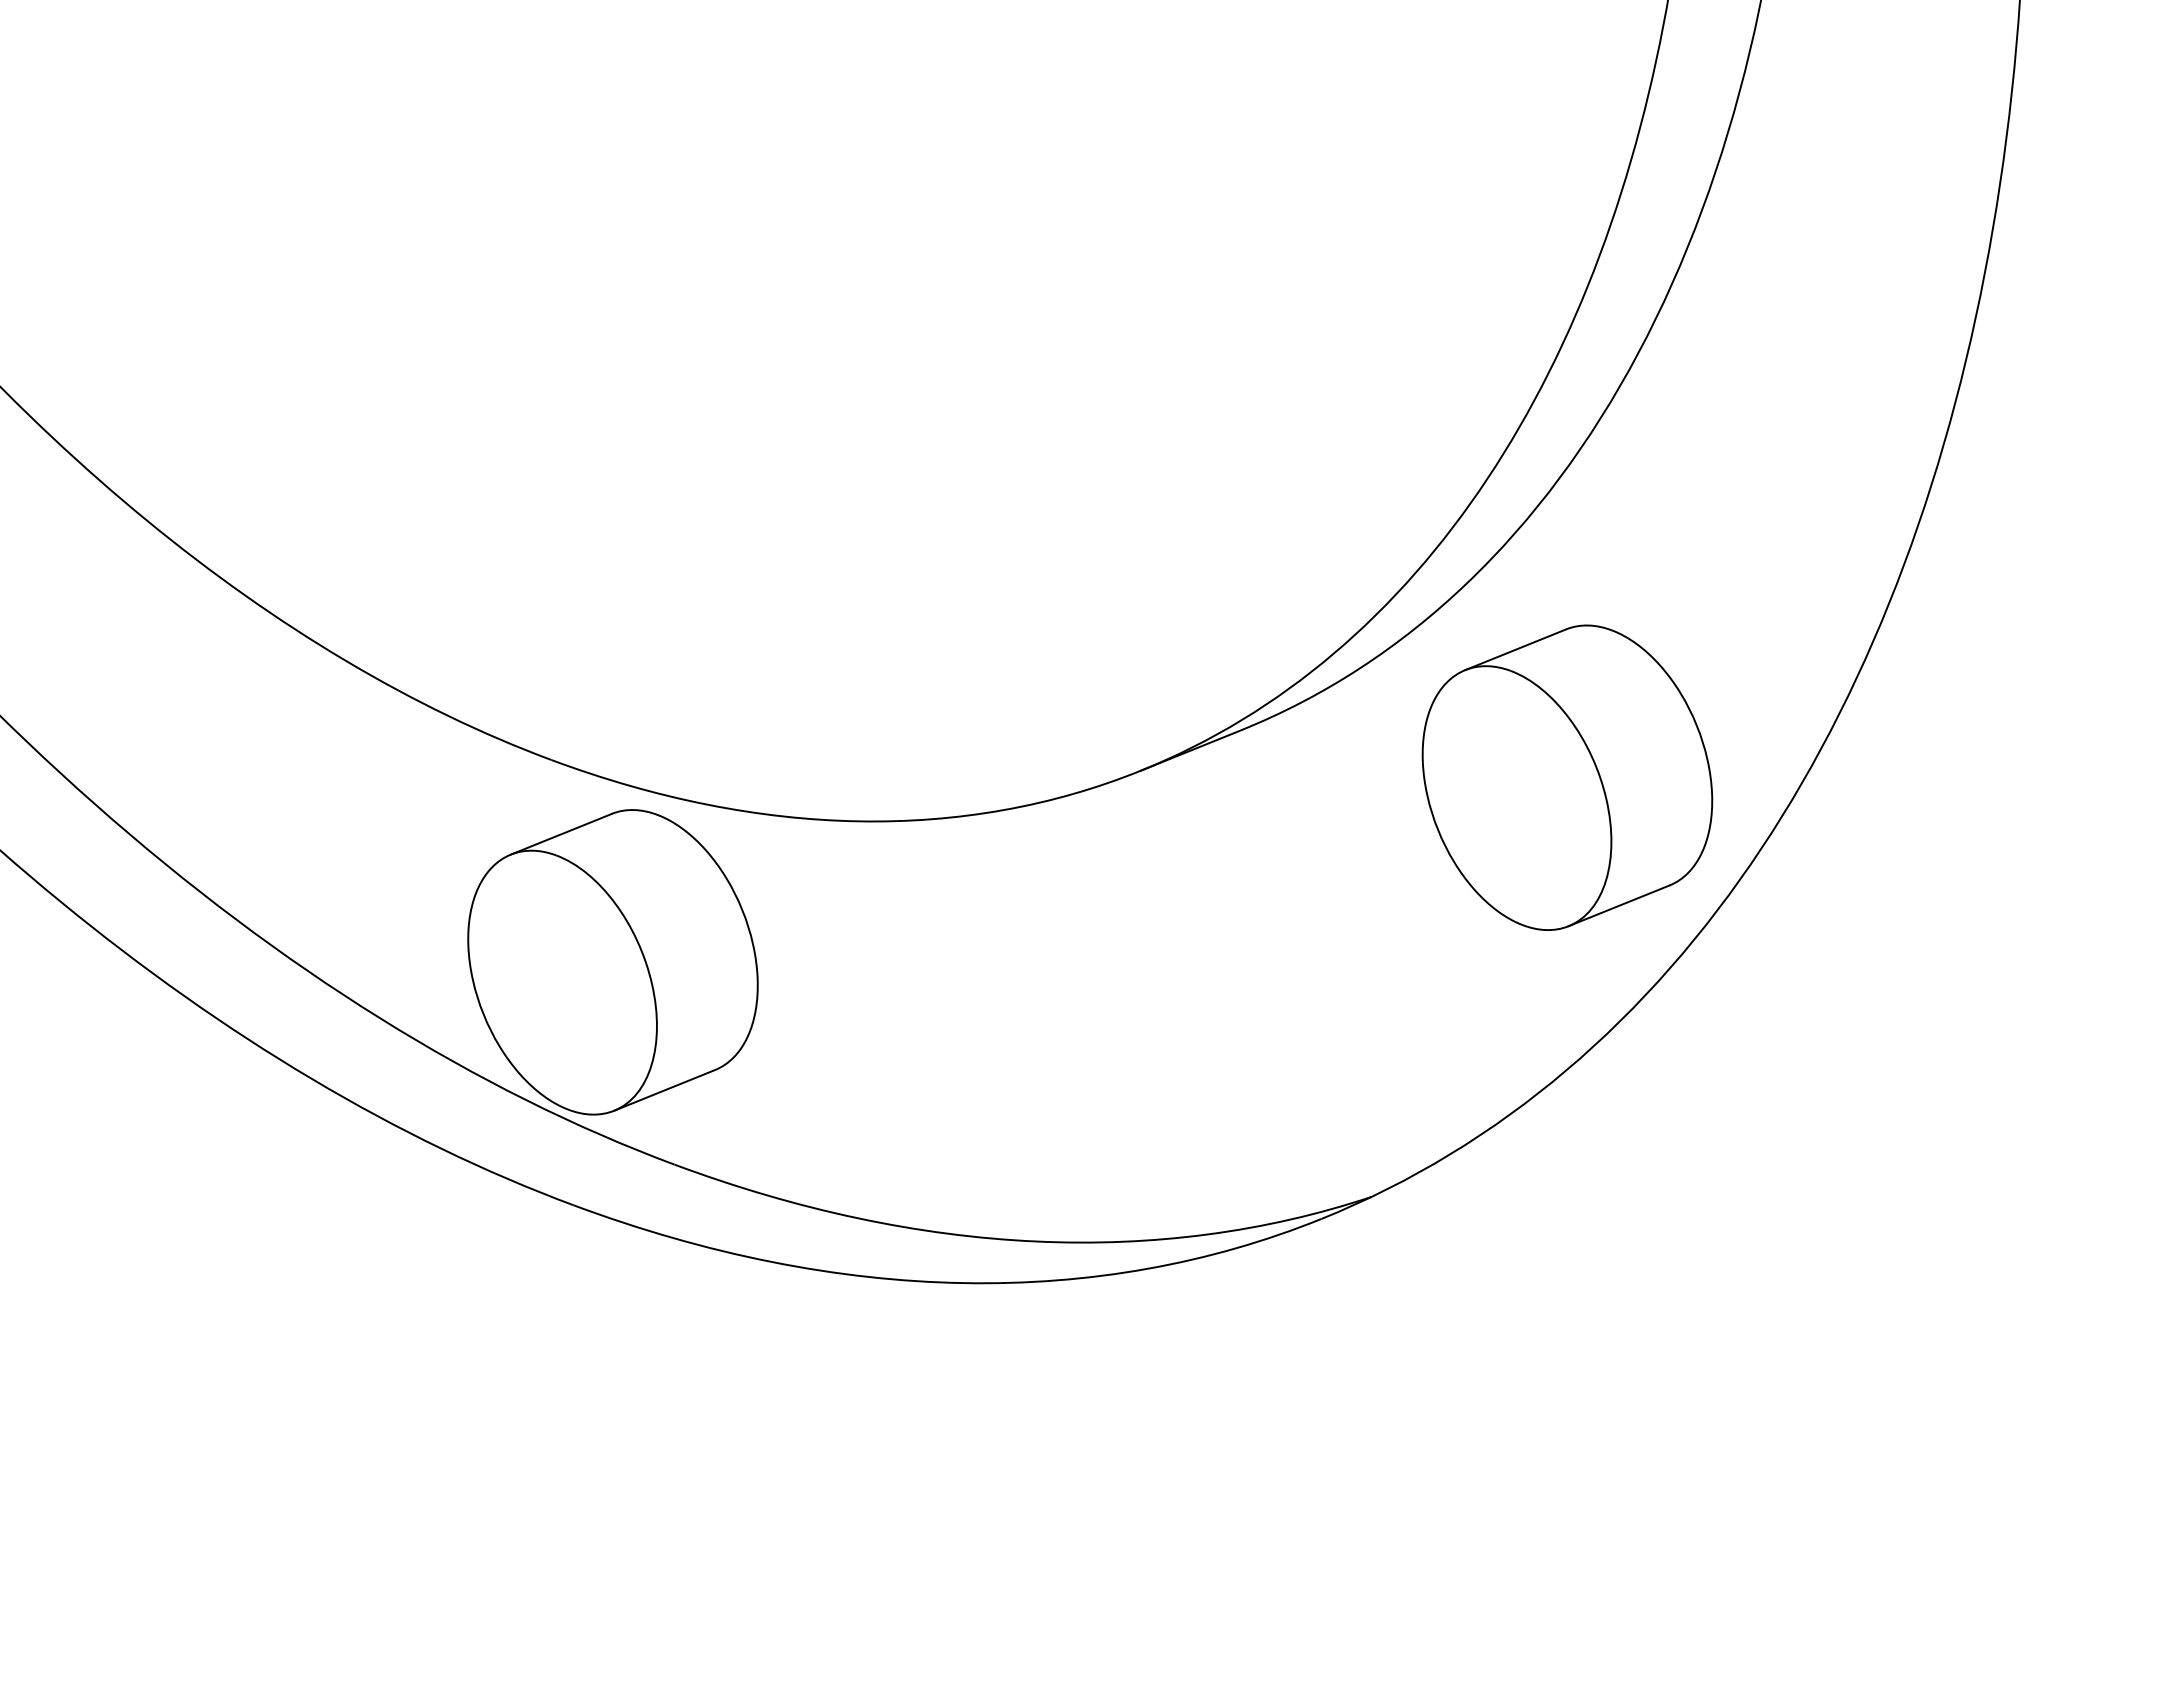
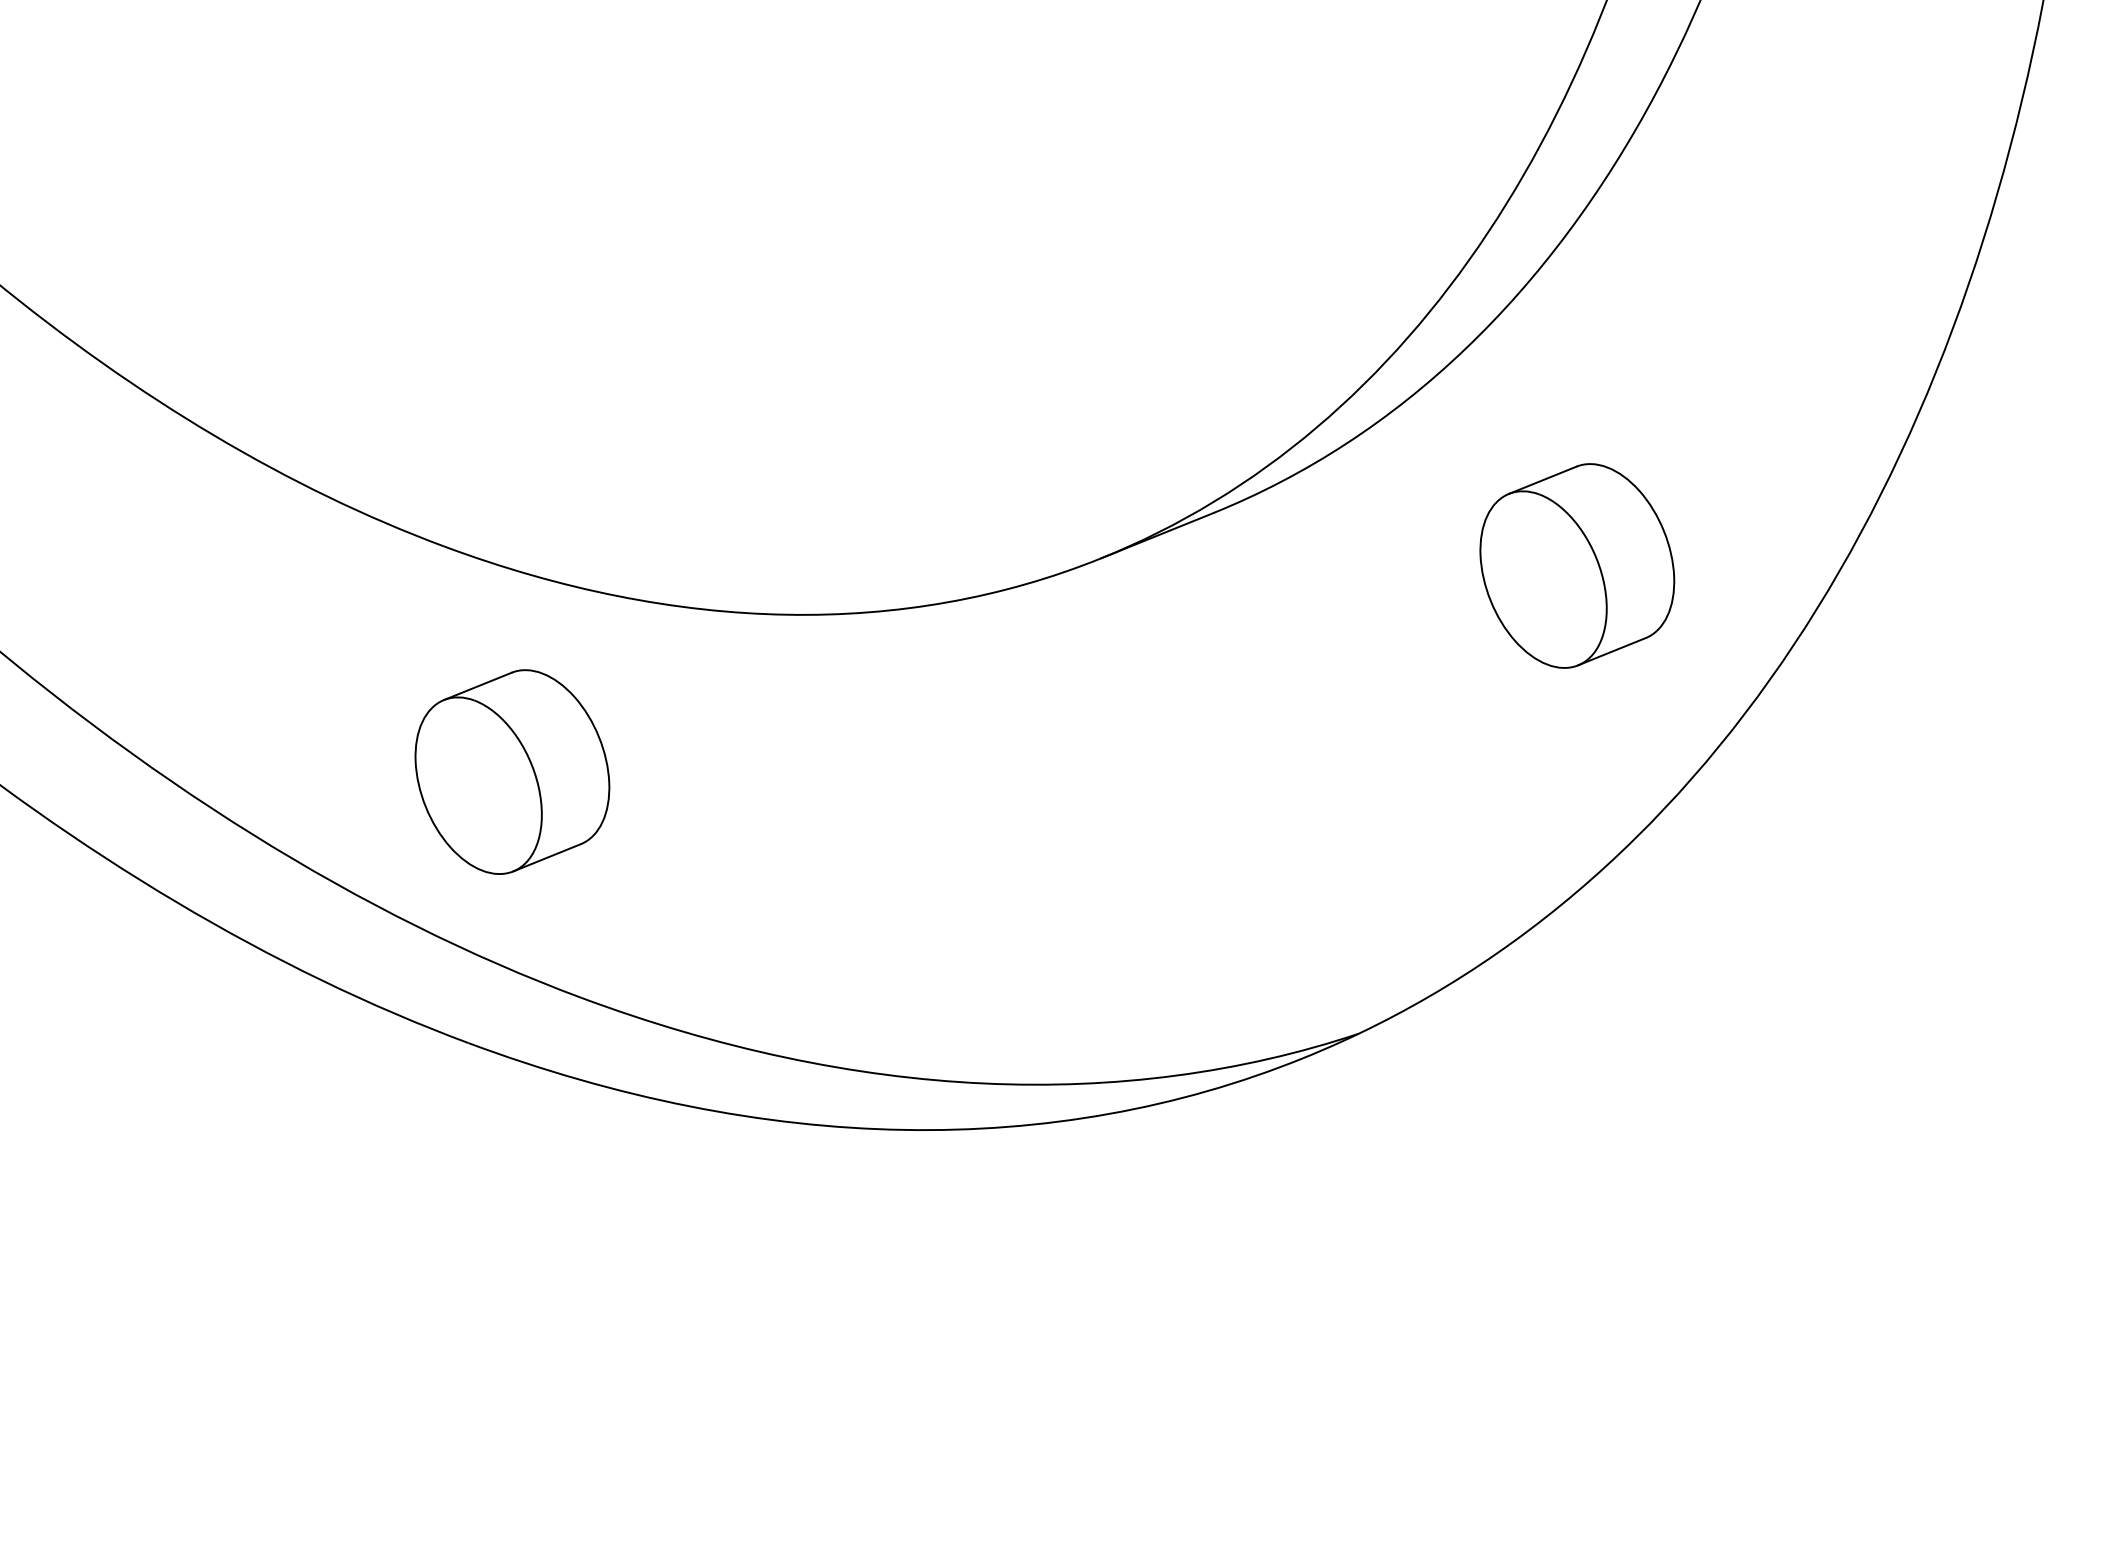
part: (1567, 777) -> (1577, 565), size x0.6
part: (612, 962) -> (511, 772), size x0.6

